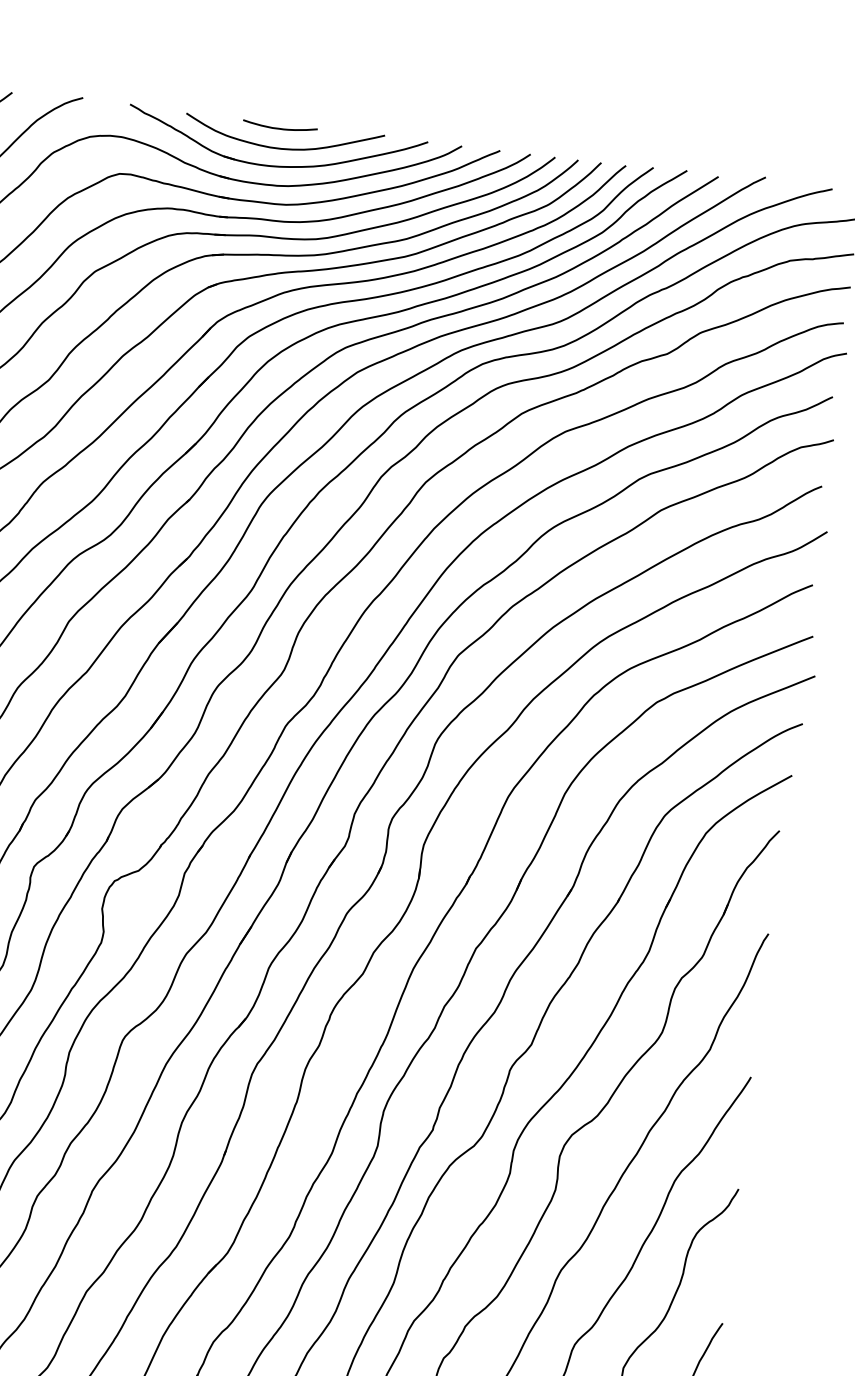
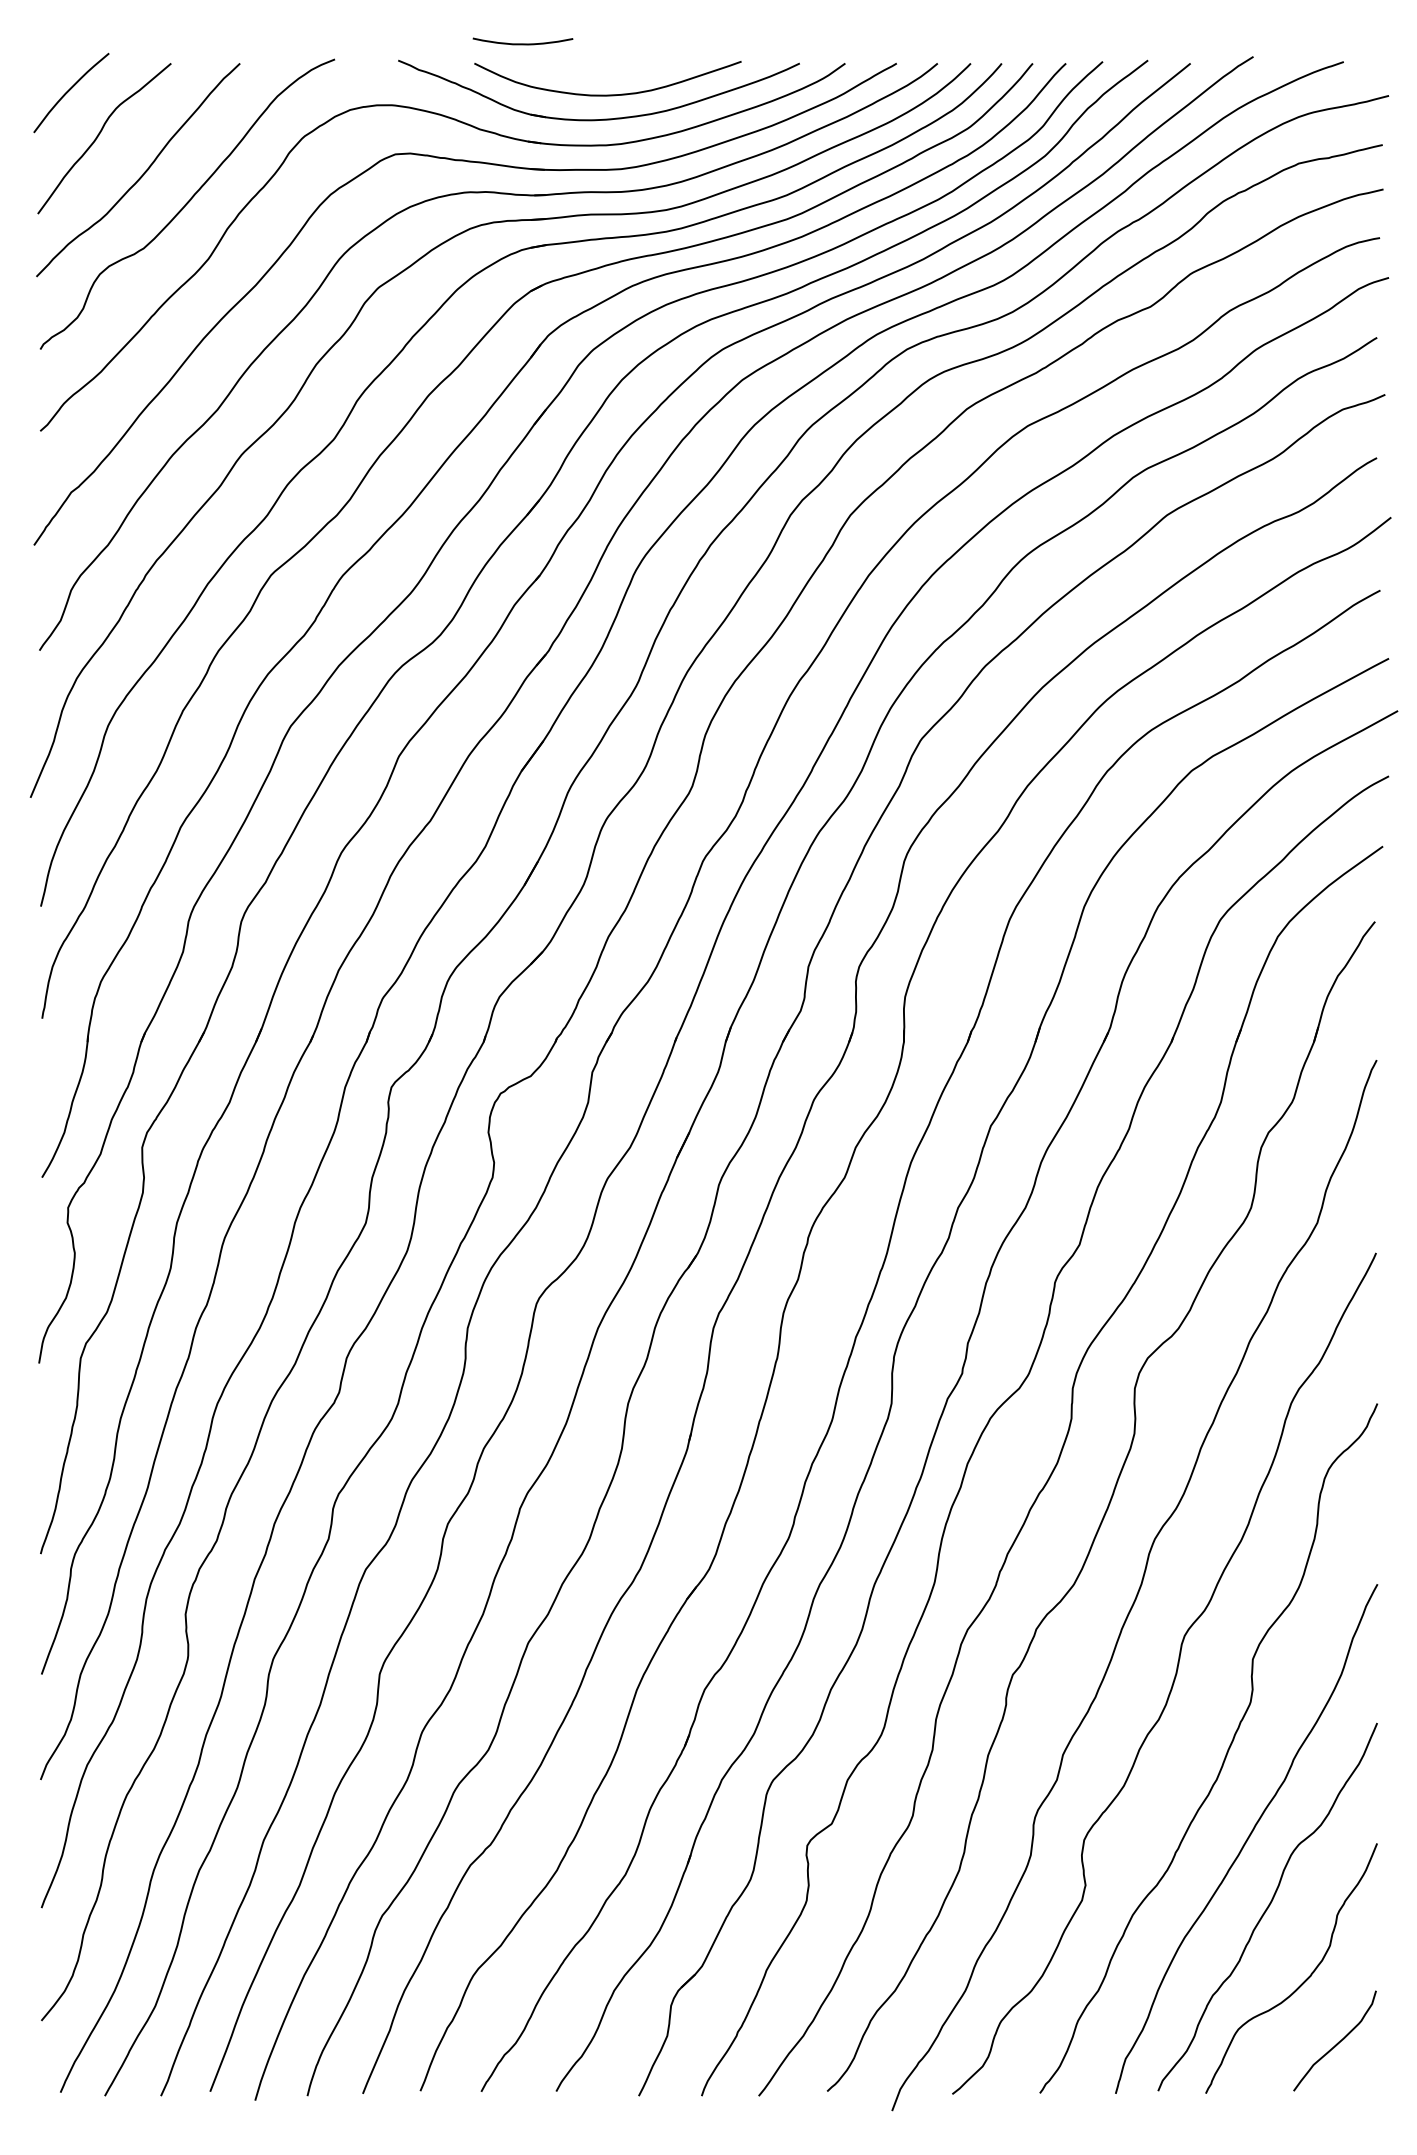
curve: (279, 128) -> (522, 43), moved

